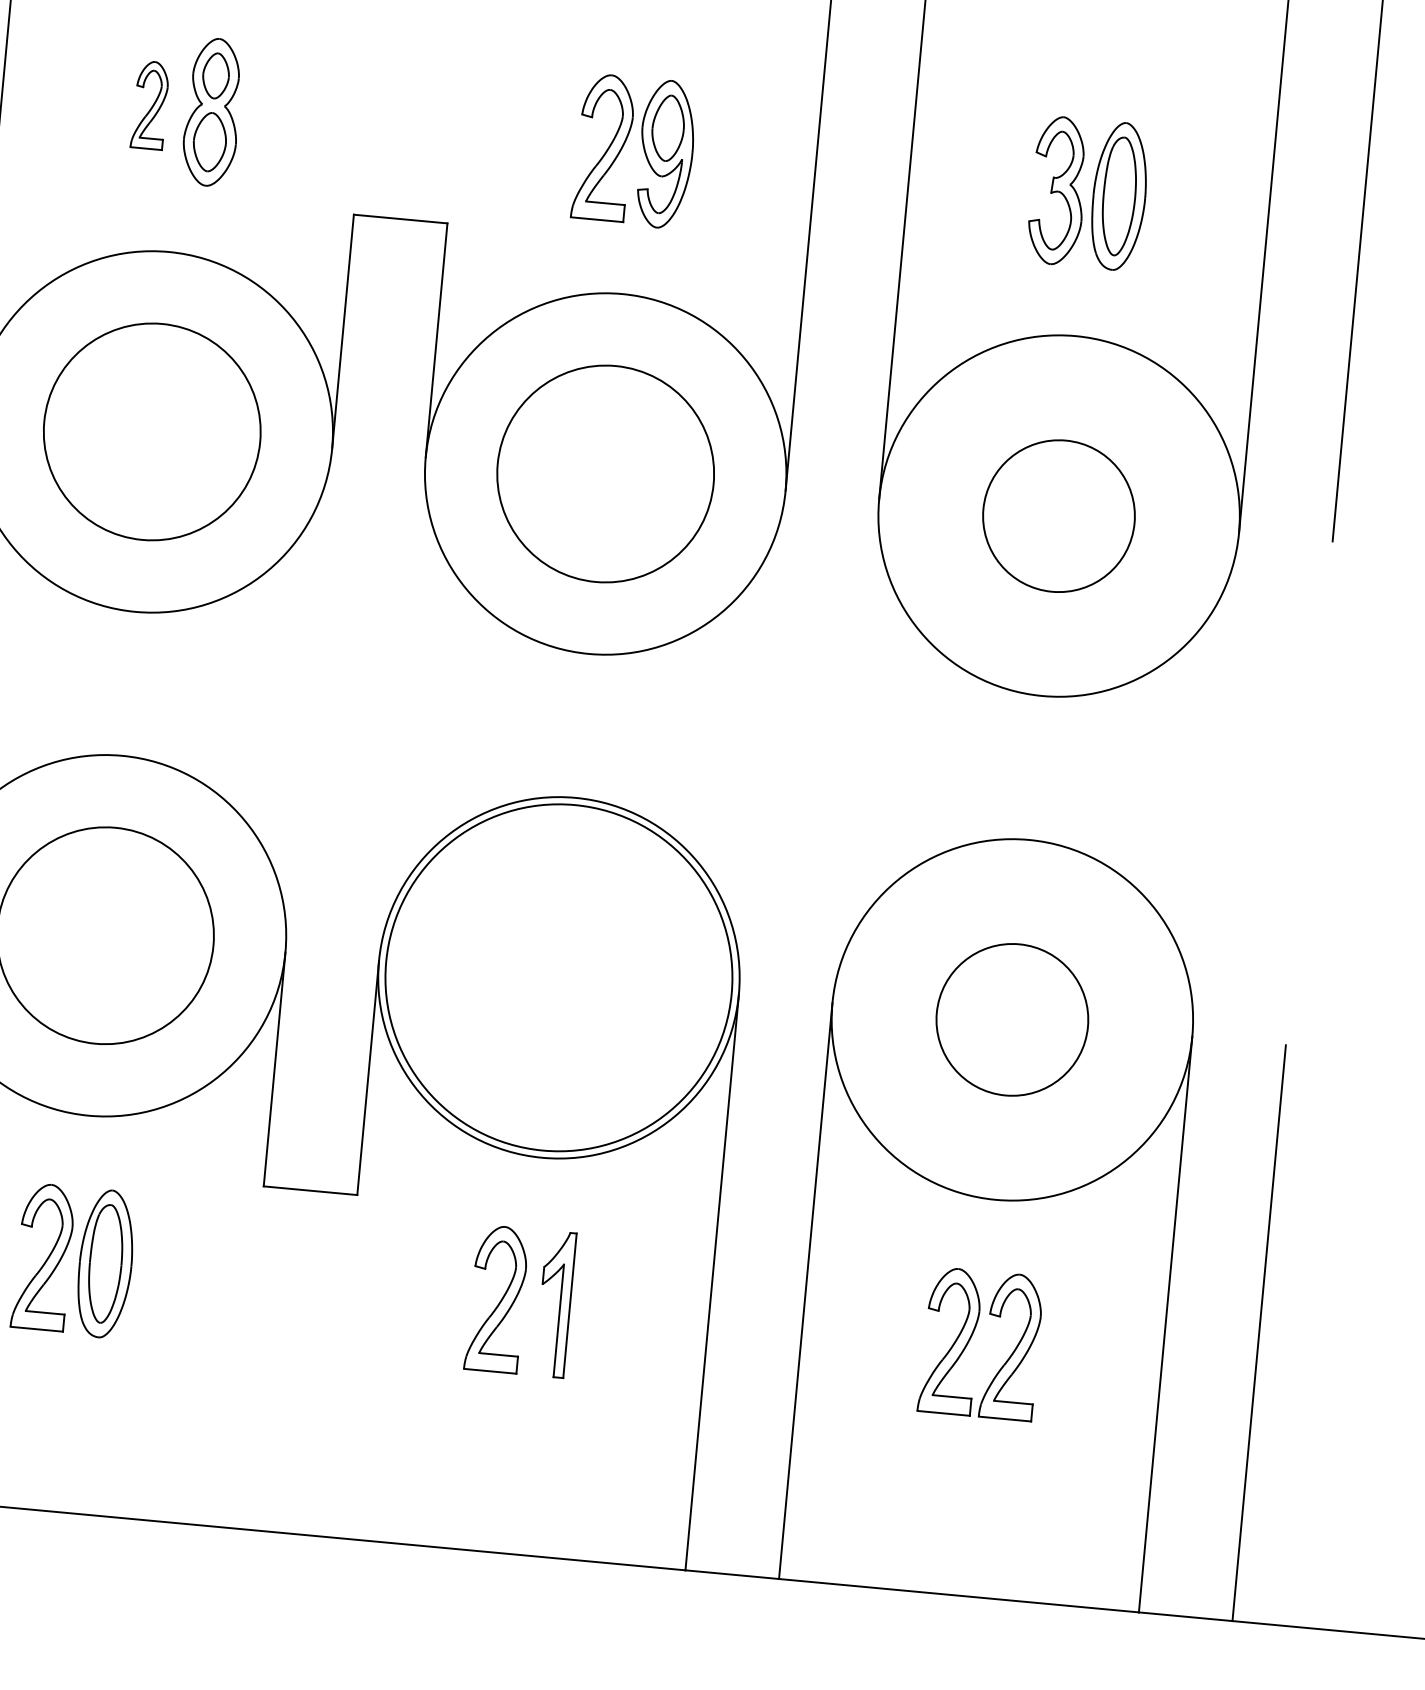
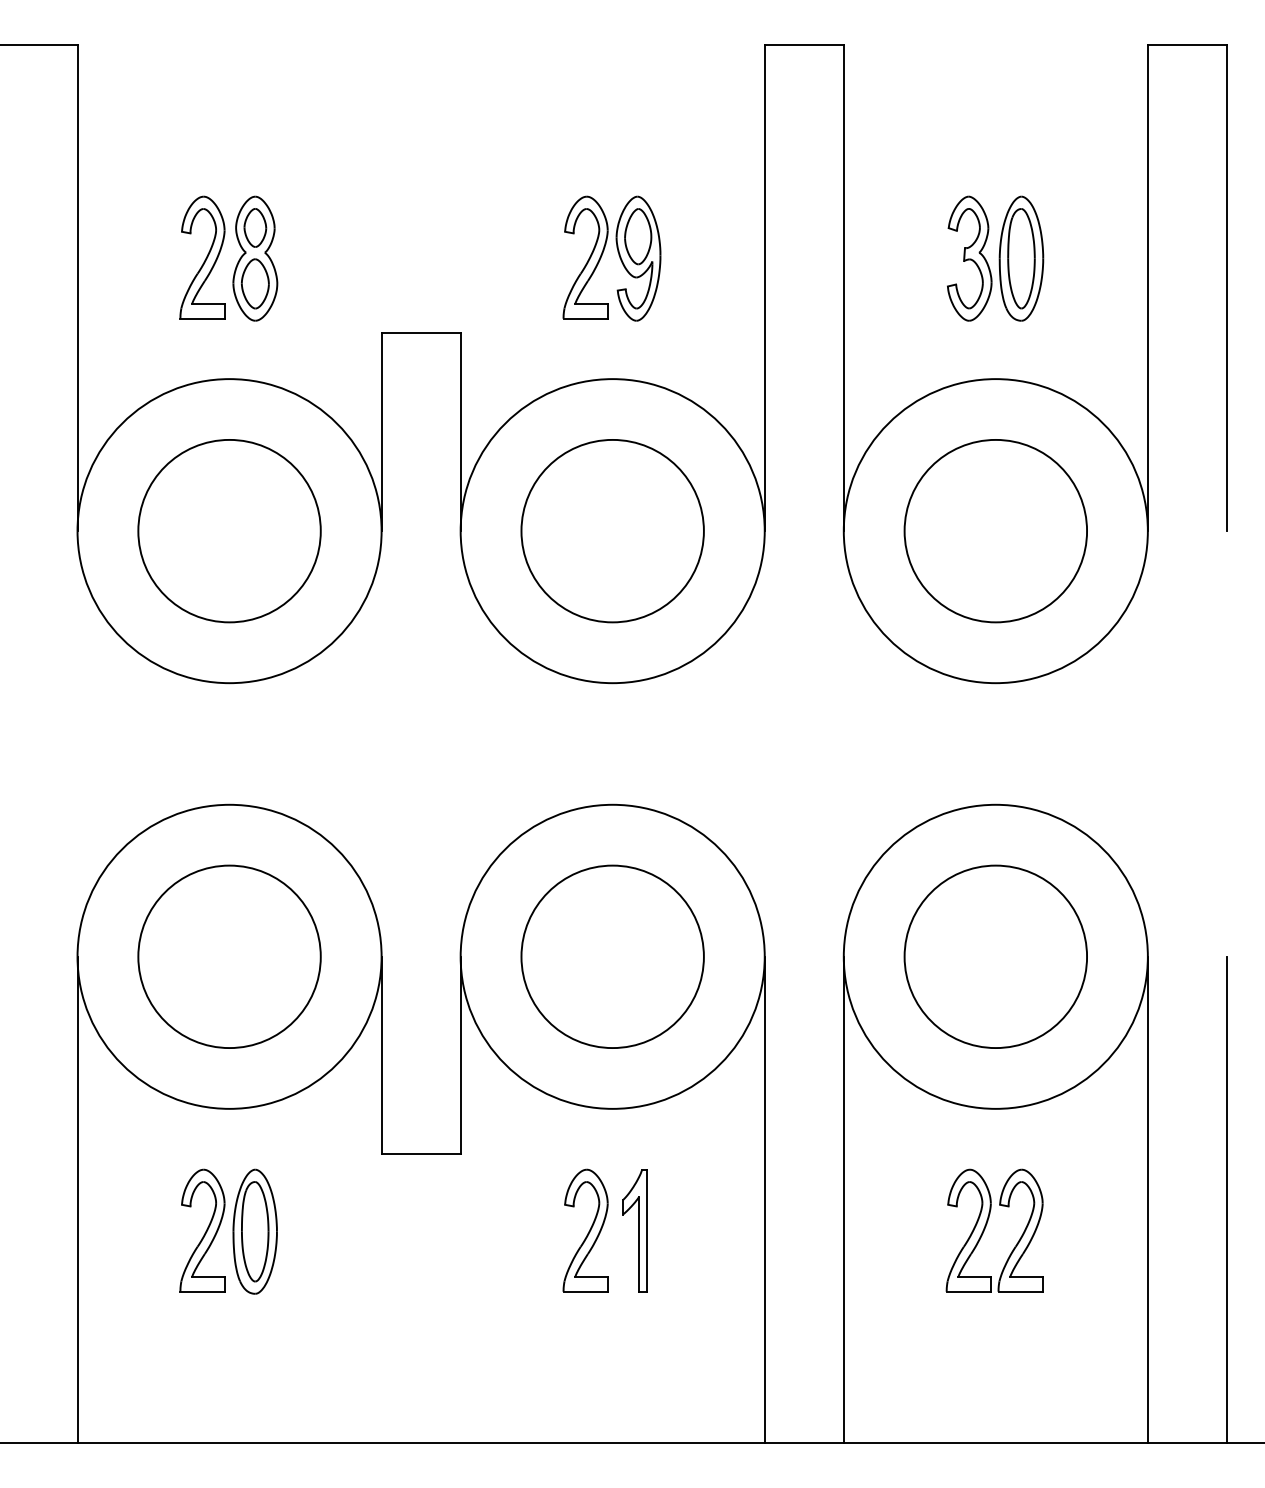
part: (150, 105) -> (202, 257), size x1.67
circle: (1058, 516) -> (995, 531), size x1.43
circle: (558, 977) -> (612, 956), size x0.62
circle: (1012, 1019) -> (995, 956), size x1.43

